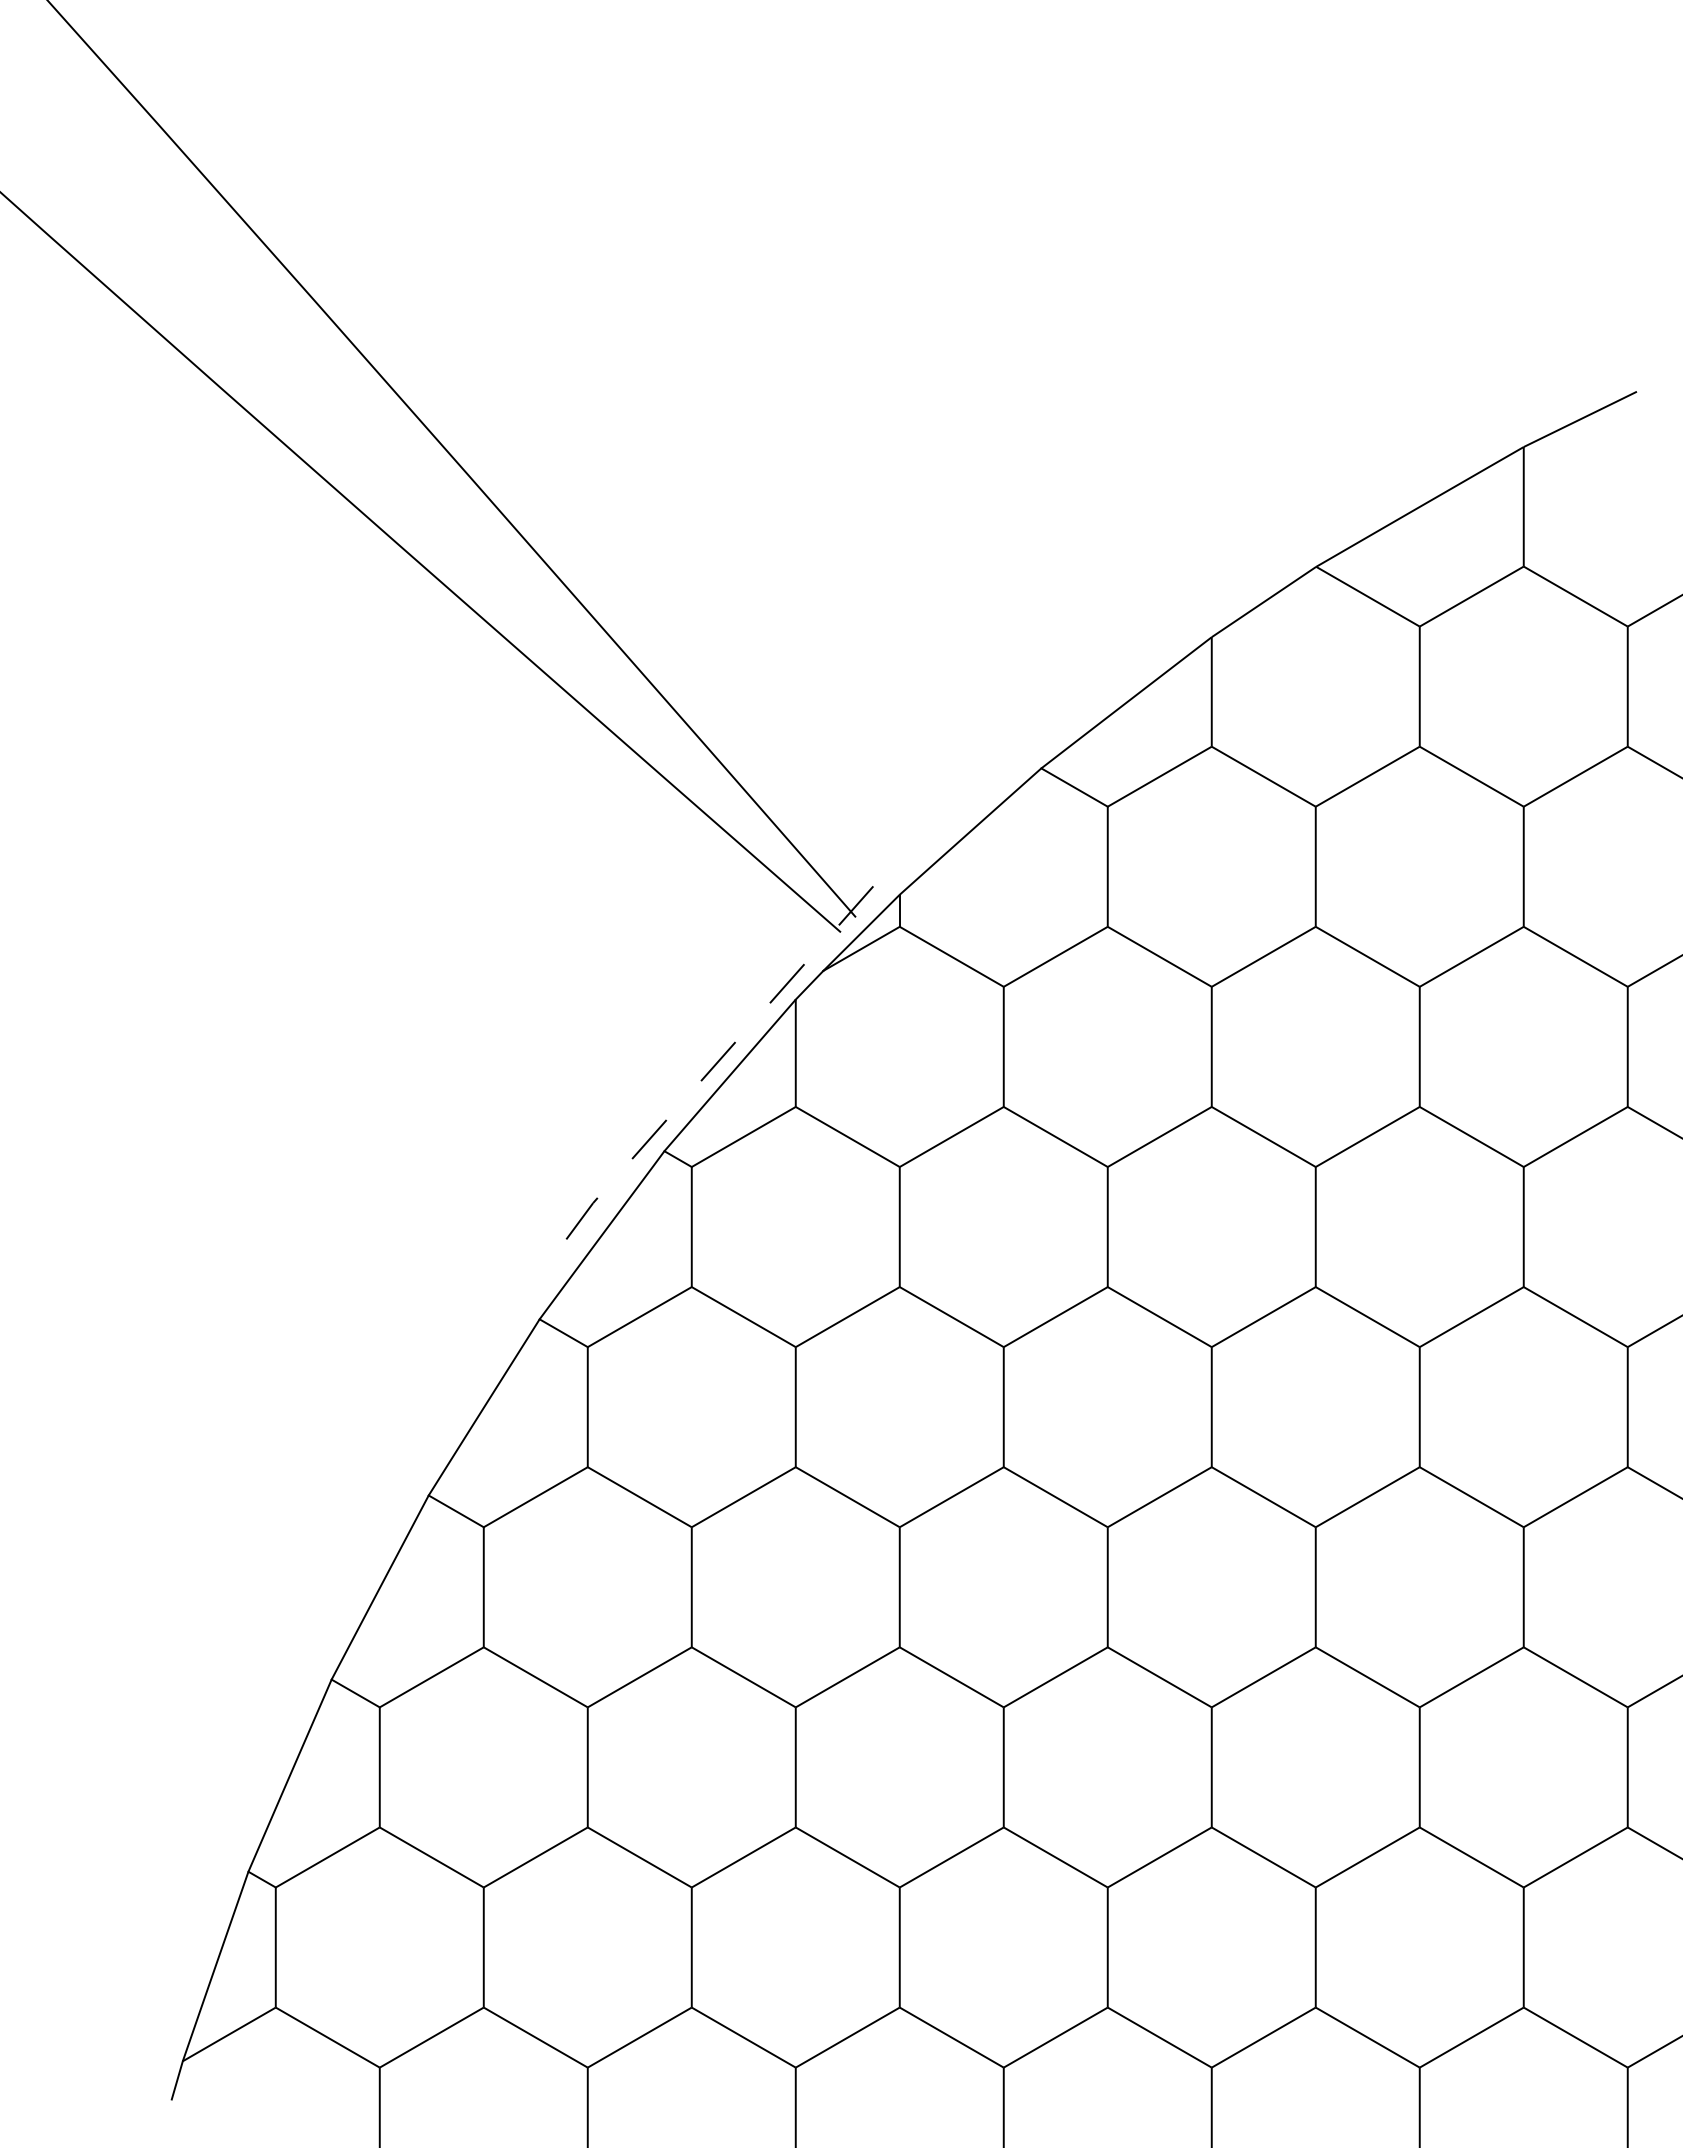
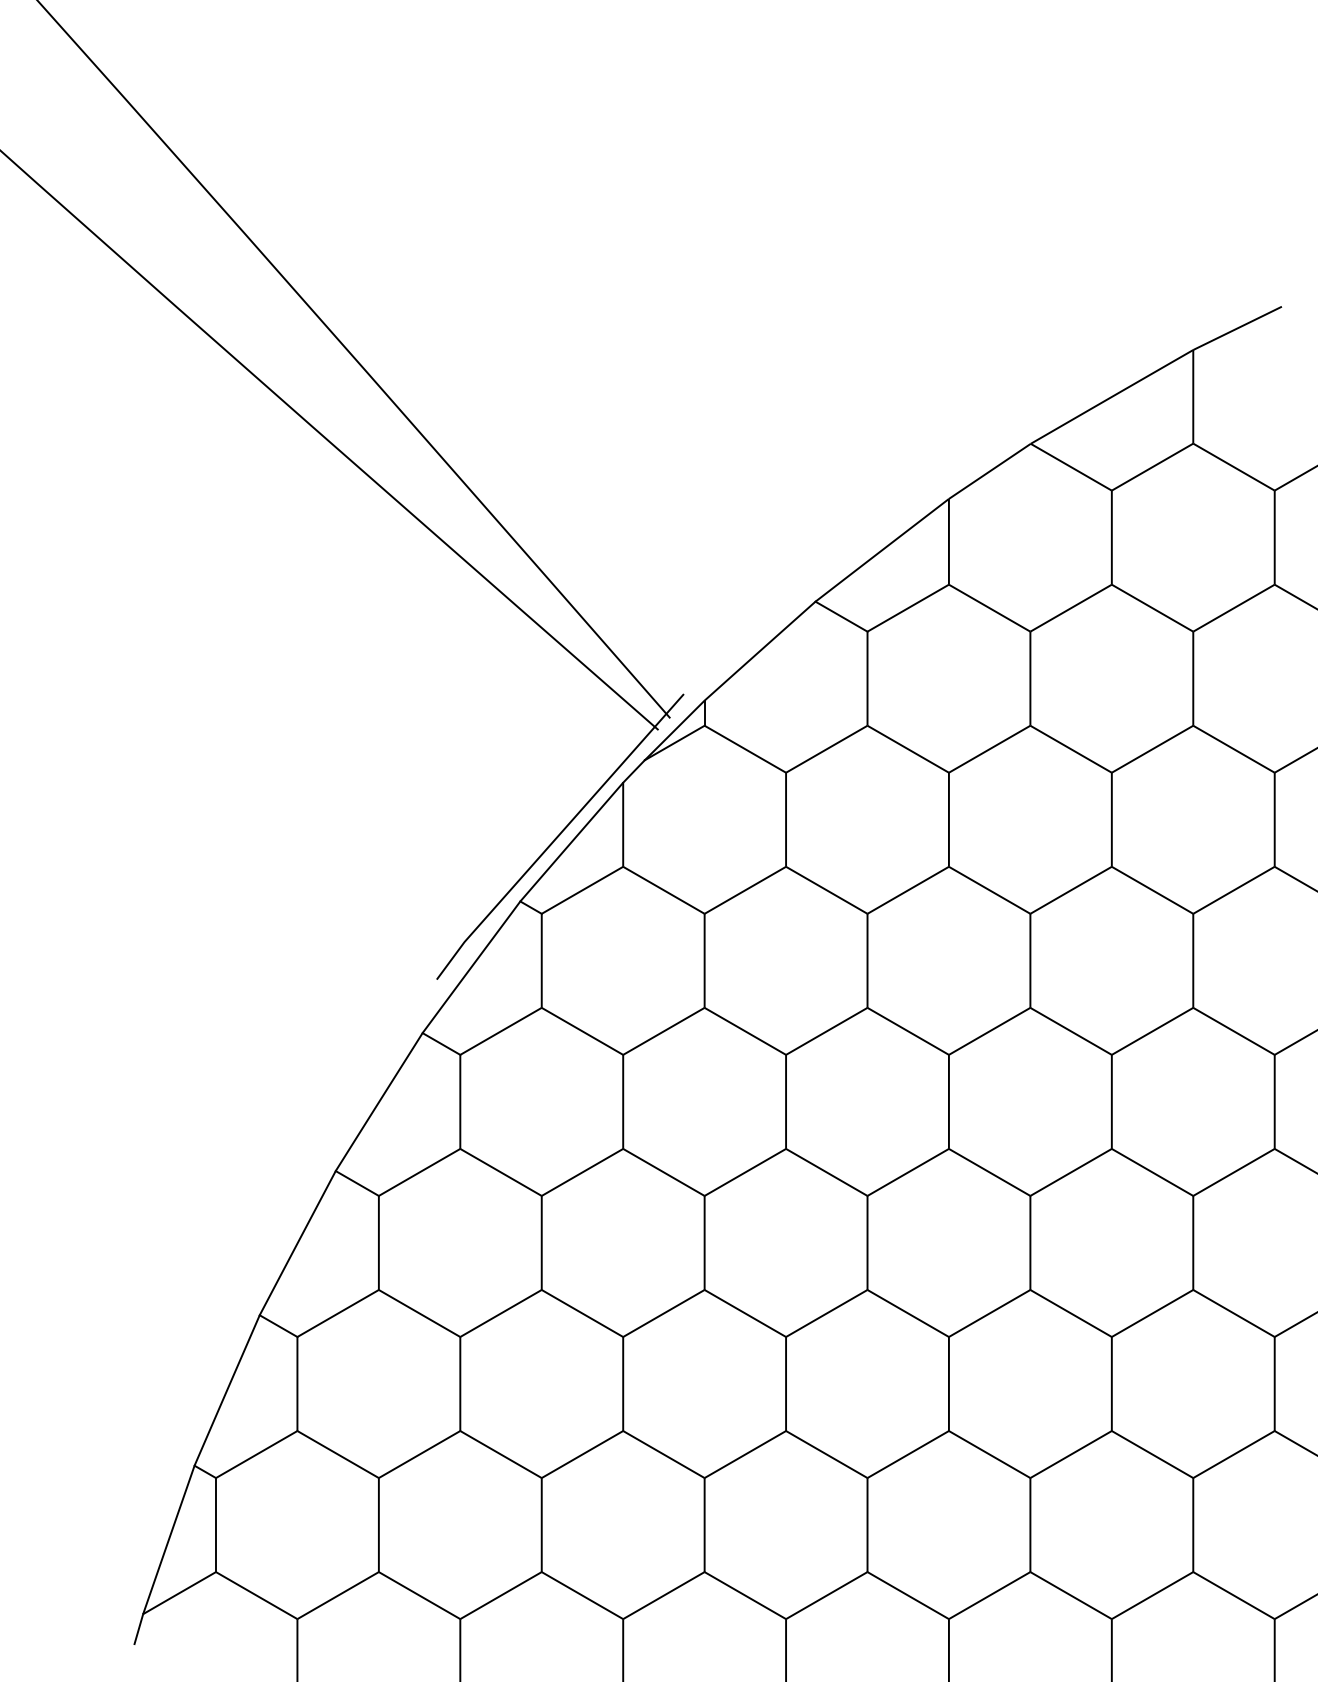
line: (713, 1067) -> (558, 835), dashed -> solid

